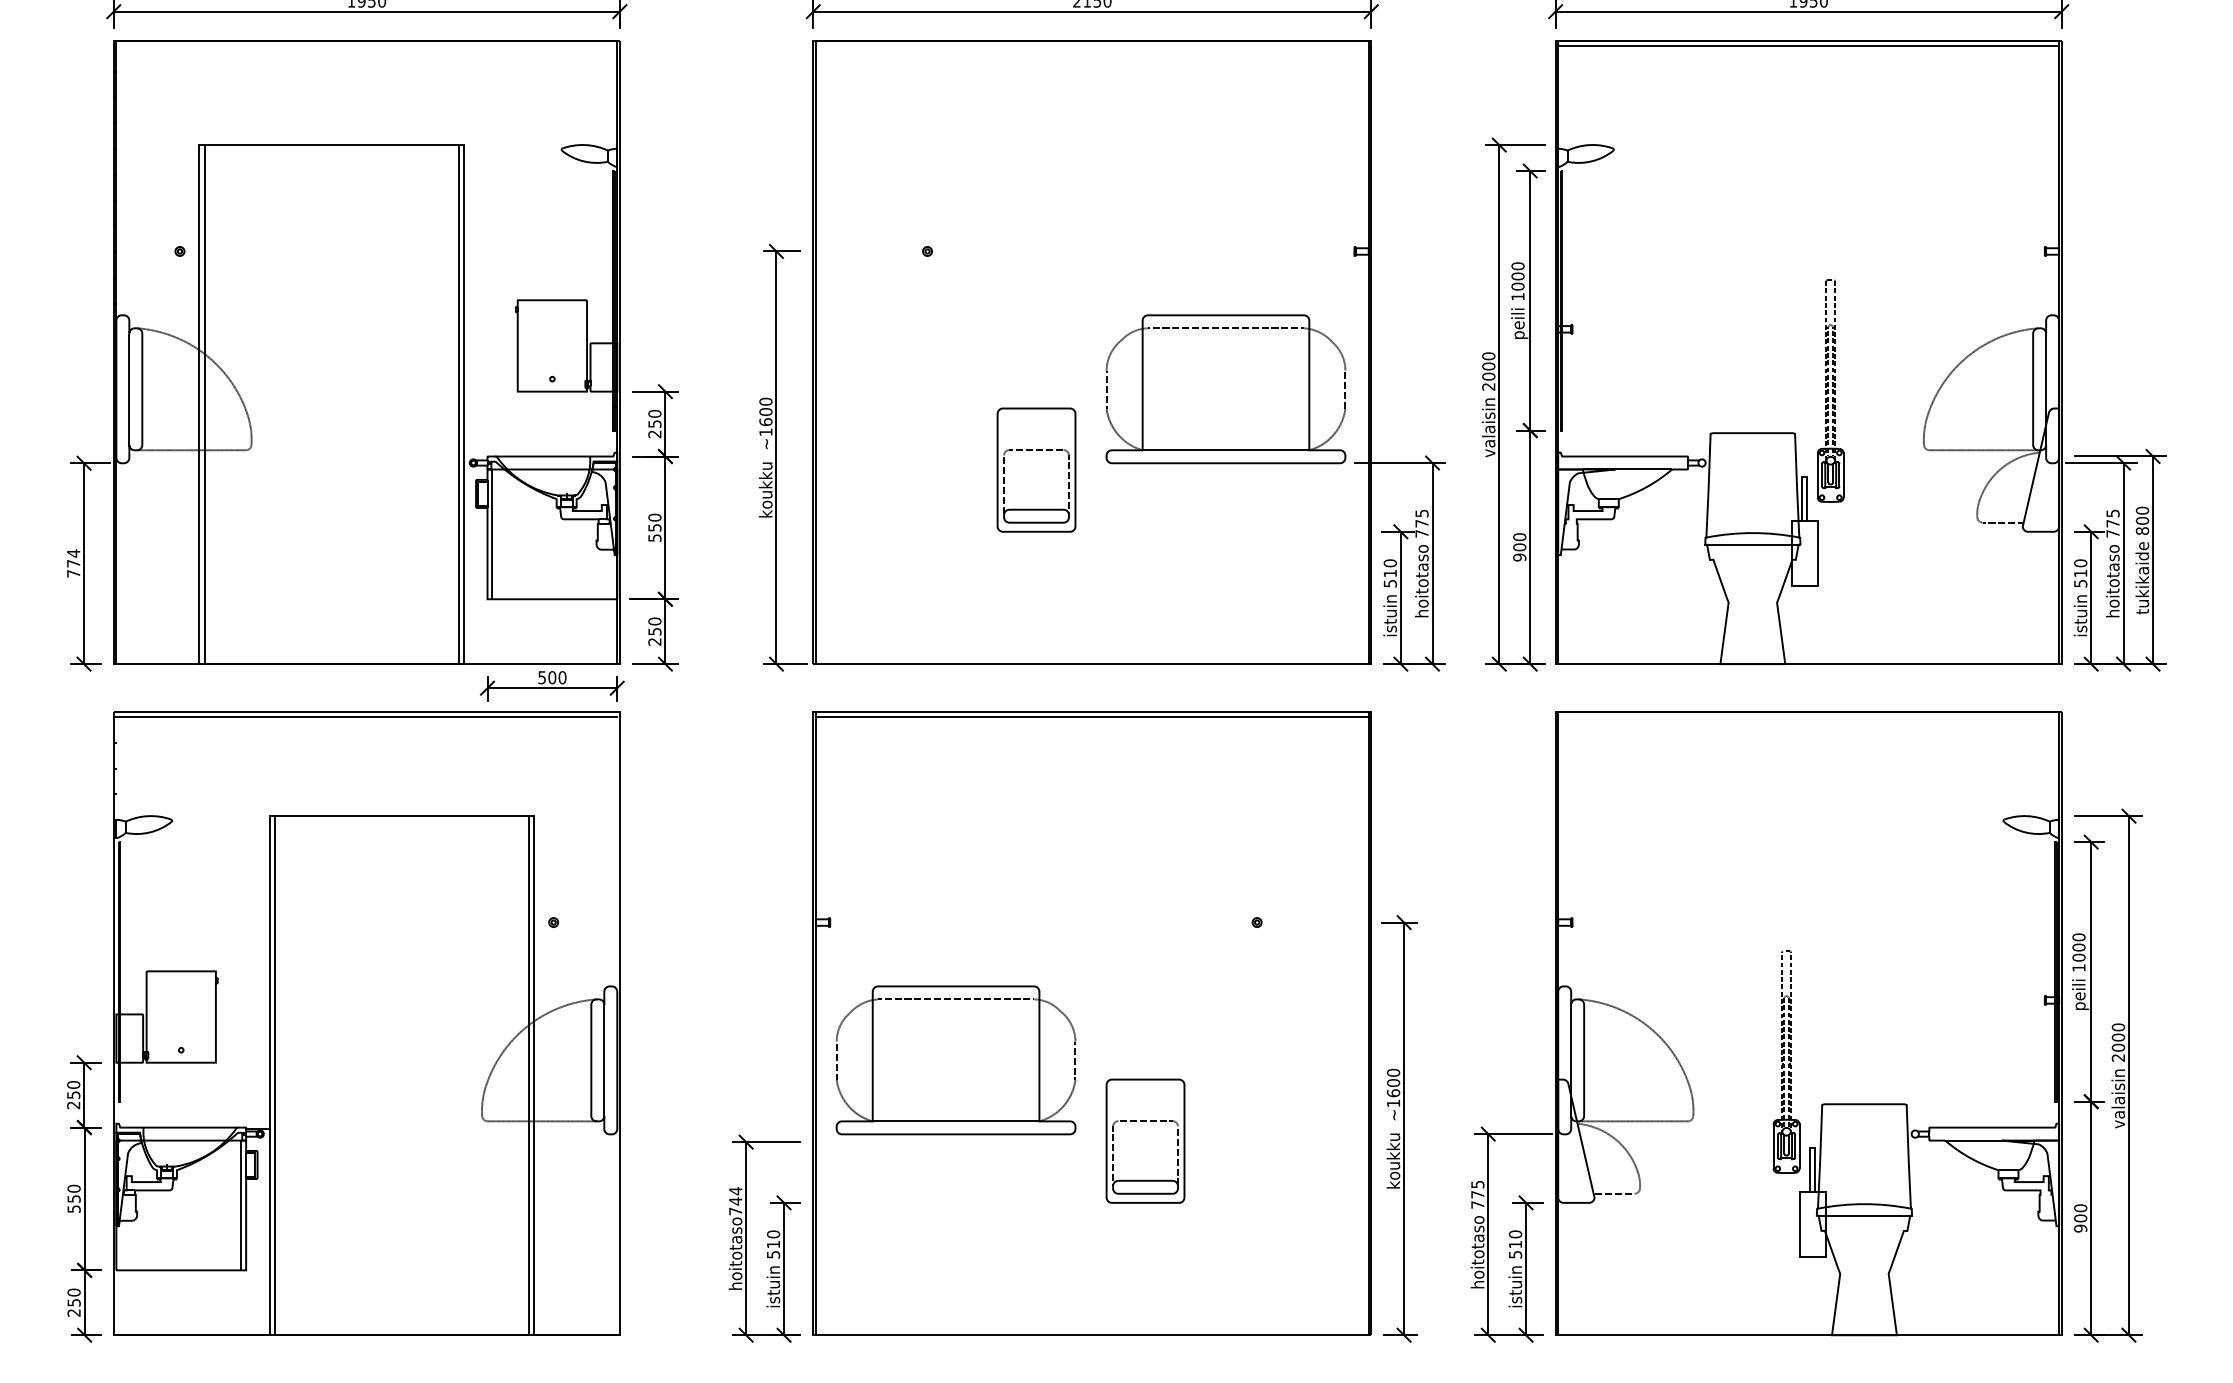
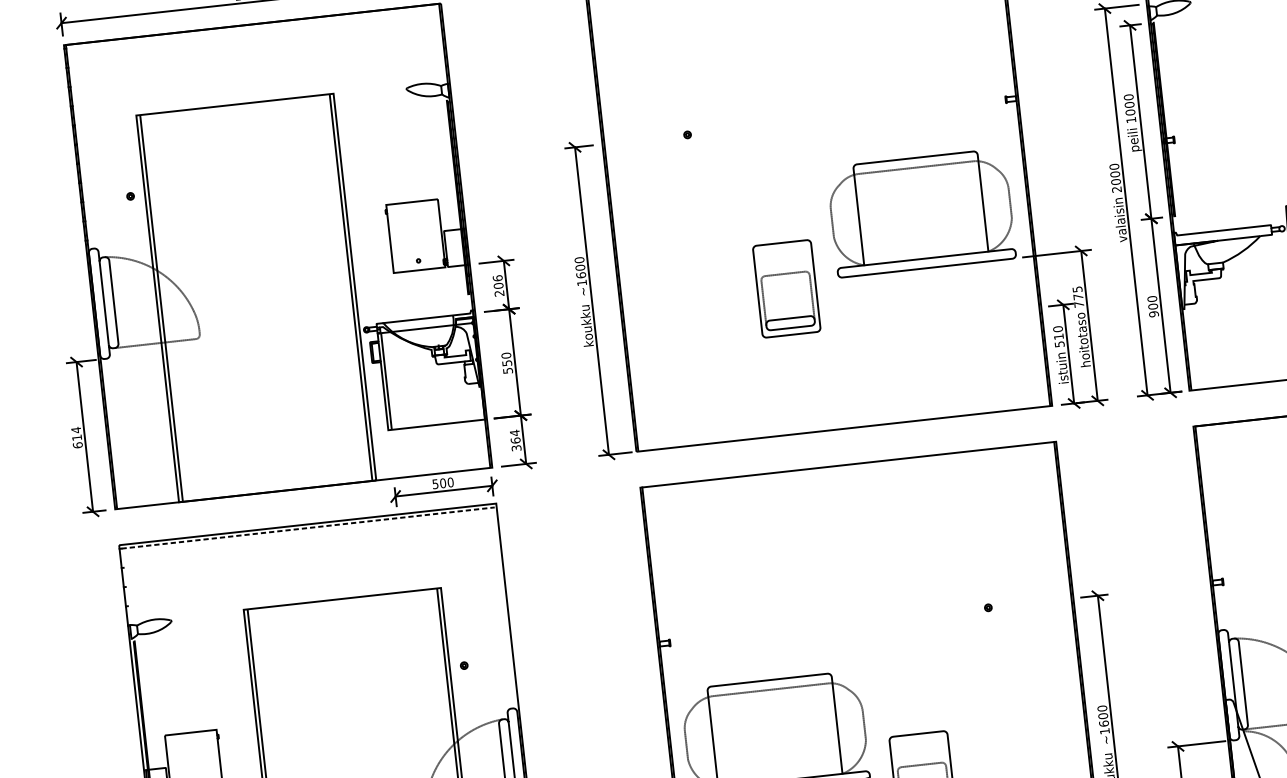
text: (654, 418) -> (497, 281), 250 -> 206
text: (73, 568) -> (77, 441), 774 -> 614
text: (654, 631) -> (515, 440), 250 -> 364
line: (367, 717) -> (308, 528), solid -> dashed
line: (1091, 717) -> (848, 468), removed

